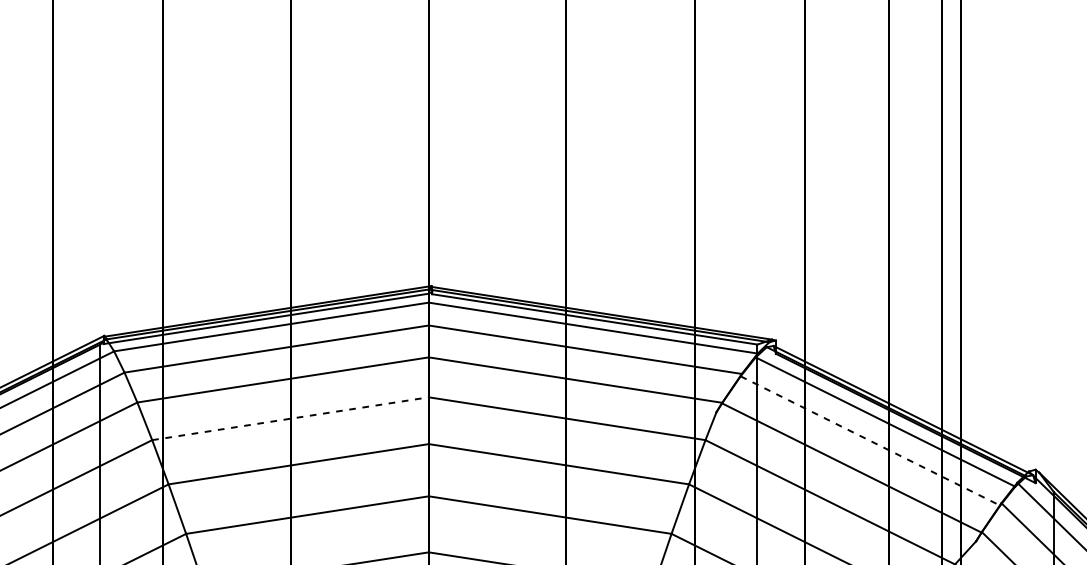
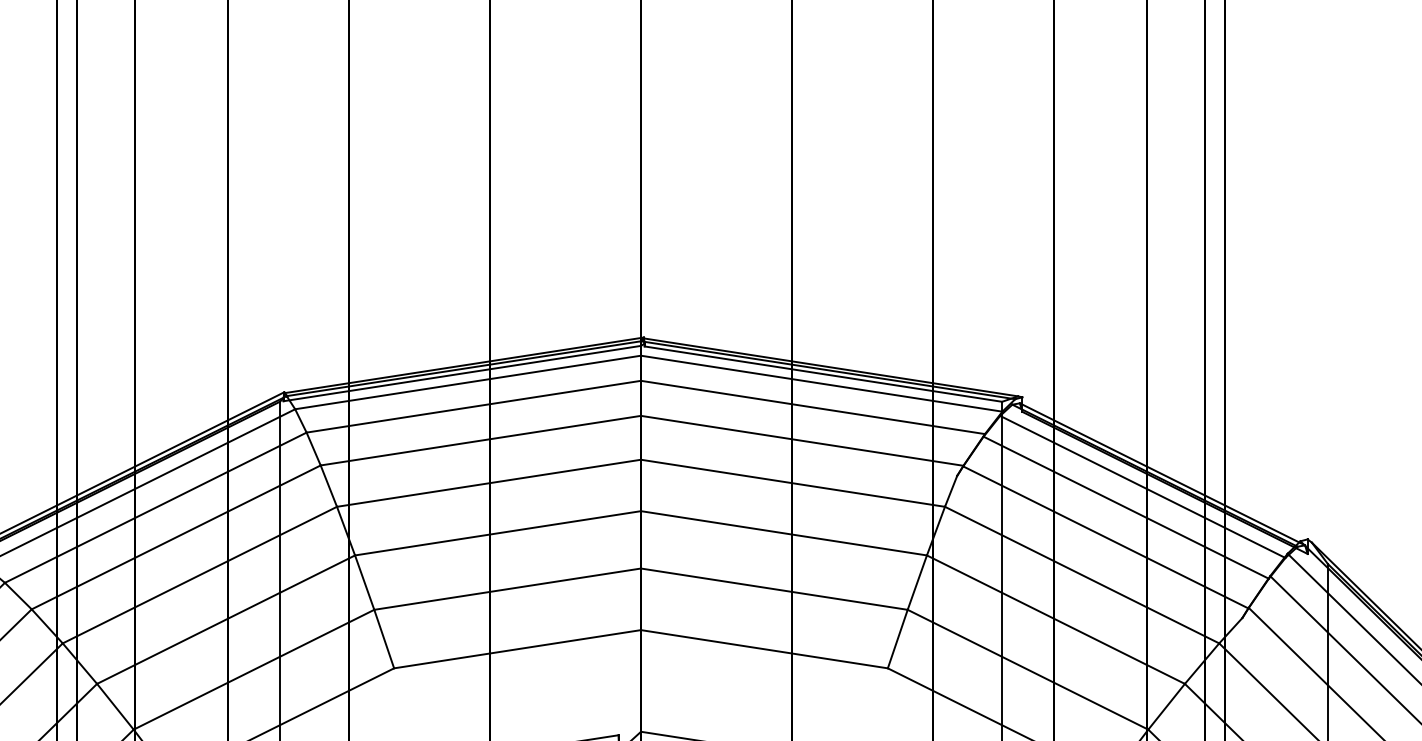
line: (290, 418) -> (489, 483), dashed -> solid
line: (870, 440) -> (1126, 507), dashed -> solid

